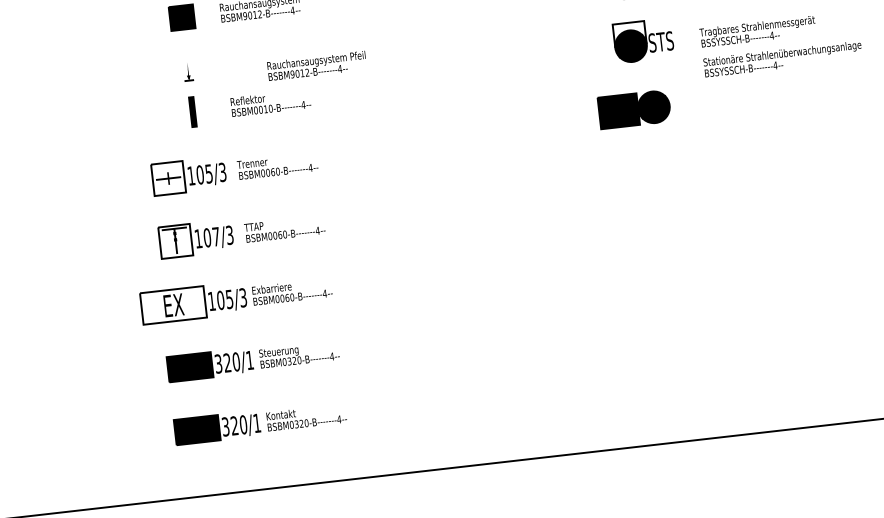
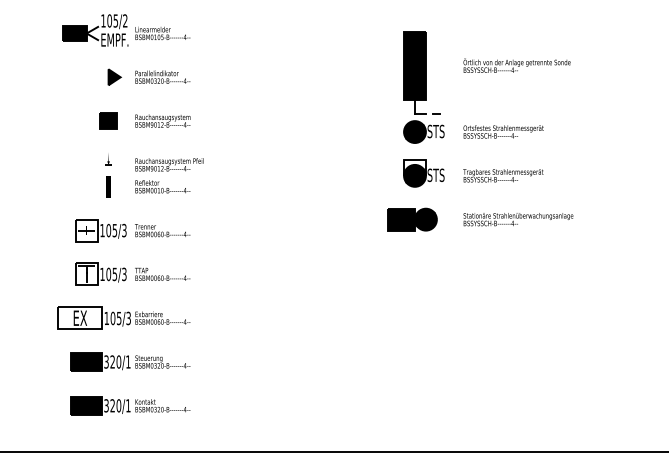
text: (783, 58) -> (518, 219), moved
text: (316, 65) -> (169, 164), moved
text: (215, 237) -> (114, 274), 107/3 -> 105/3

